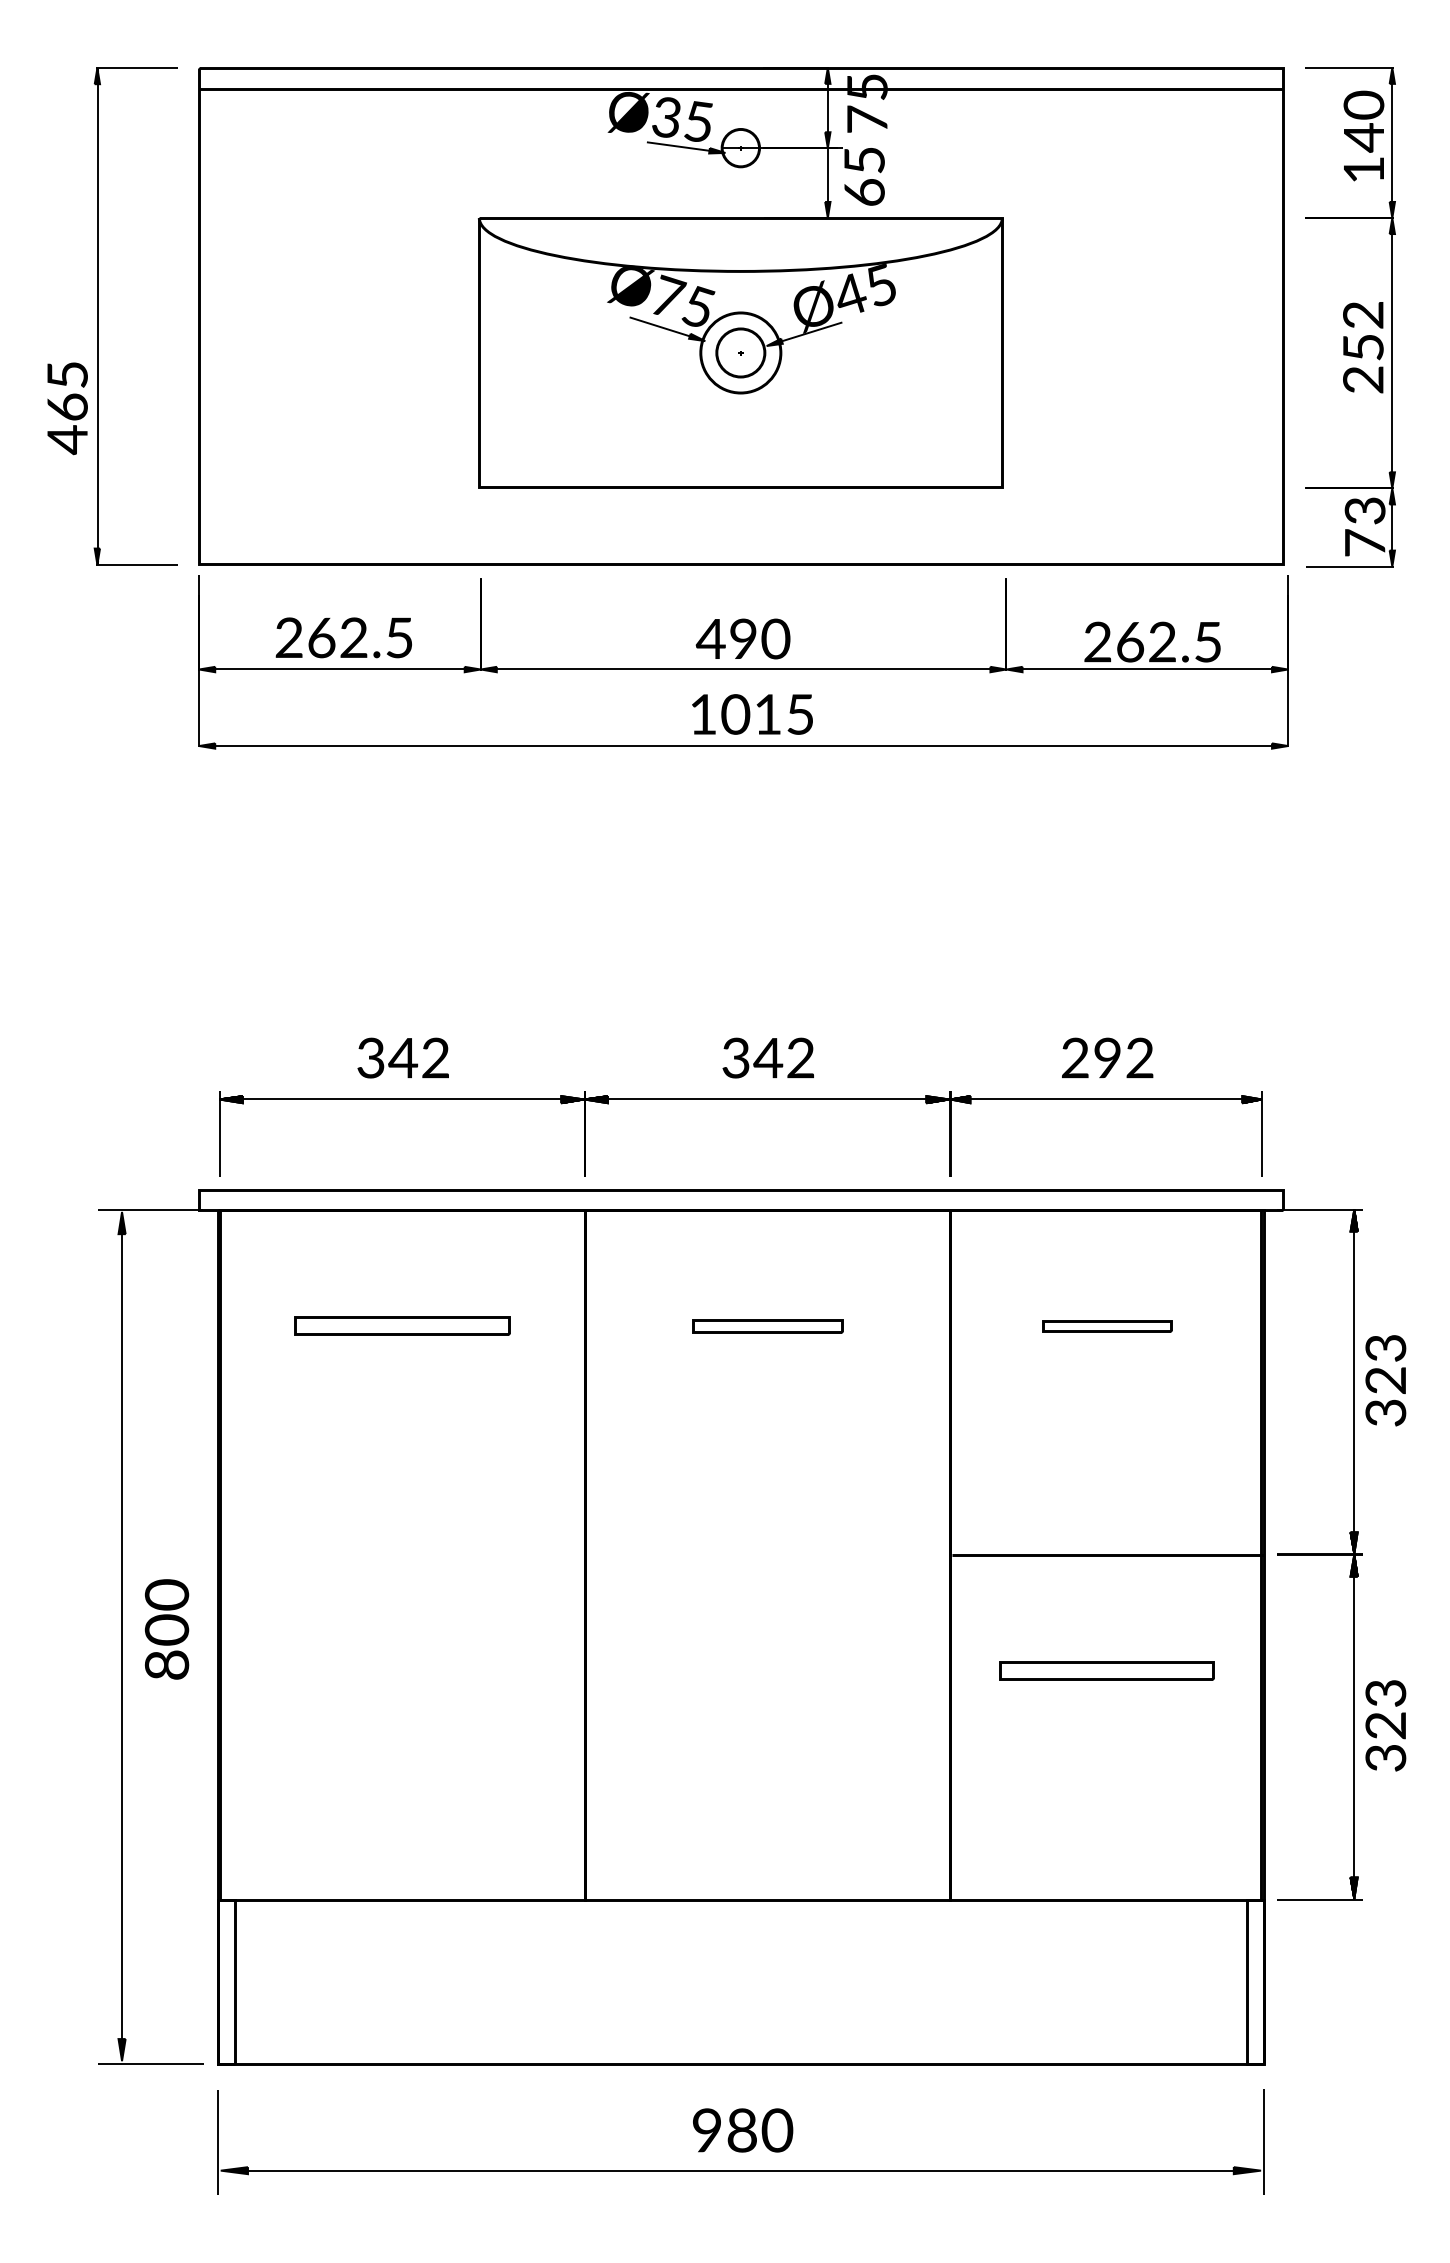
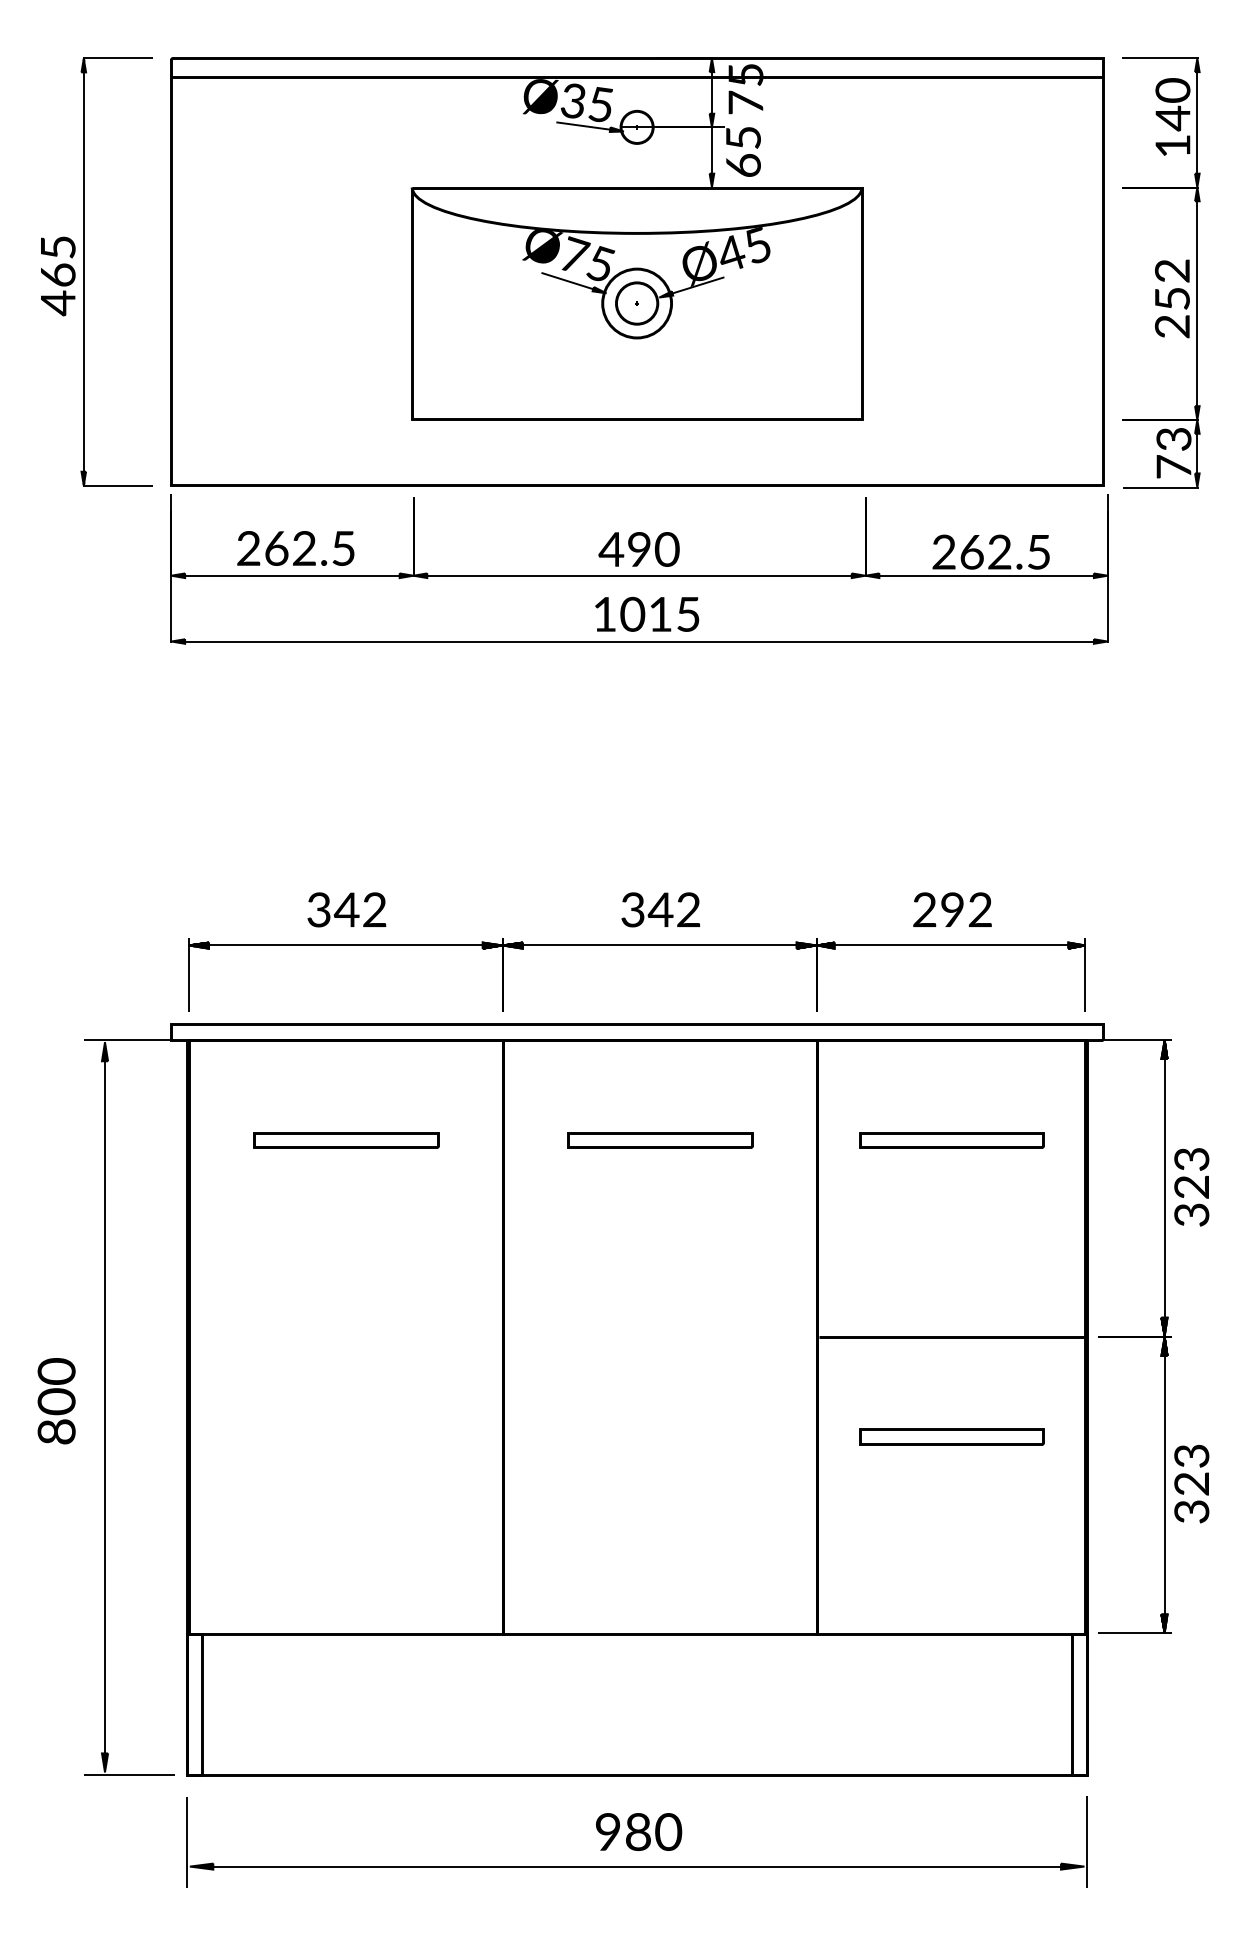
text: (67, 408) -> (58, 276), moved
part: (768, 1326) -> (660, 1140), size x1.43
part: (1106, 1326) -> (951, 1140), size x1.67
text: (166, 1629) -> (56, 1401), moved

